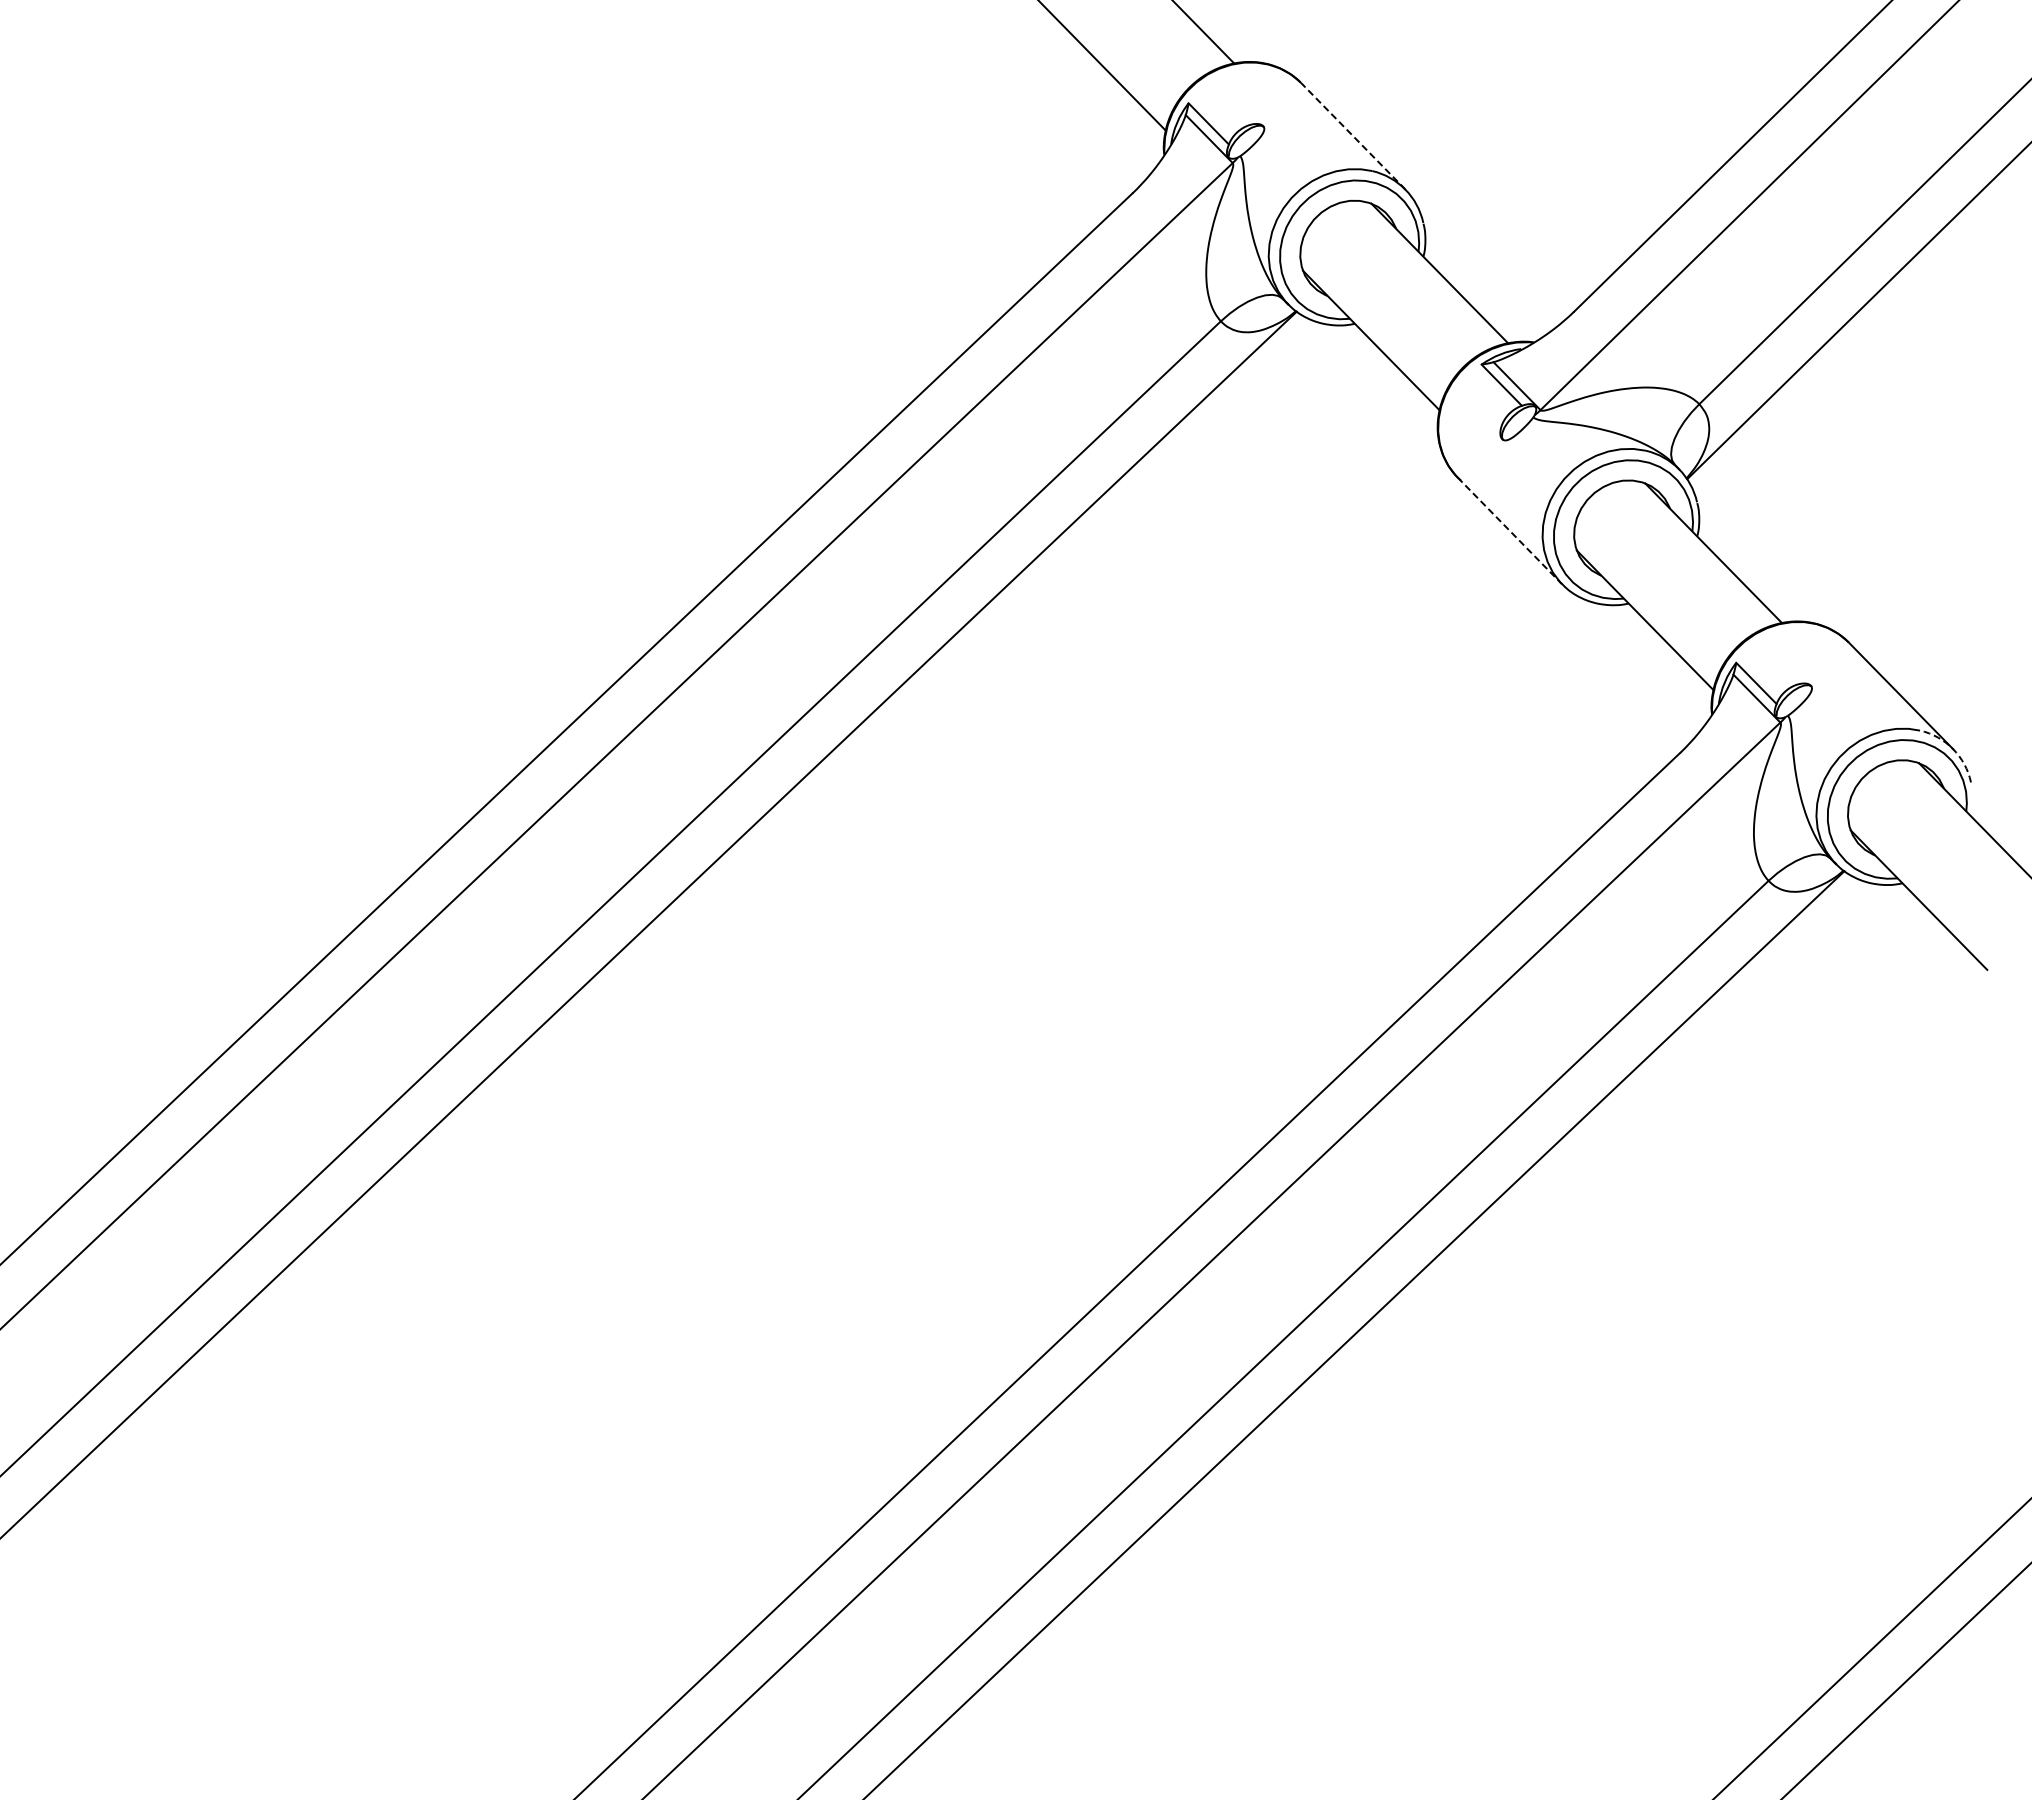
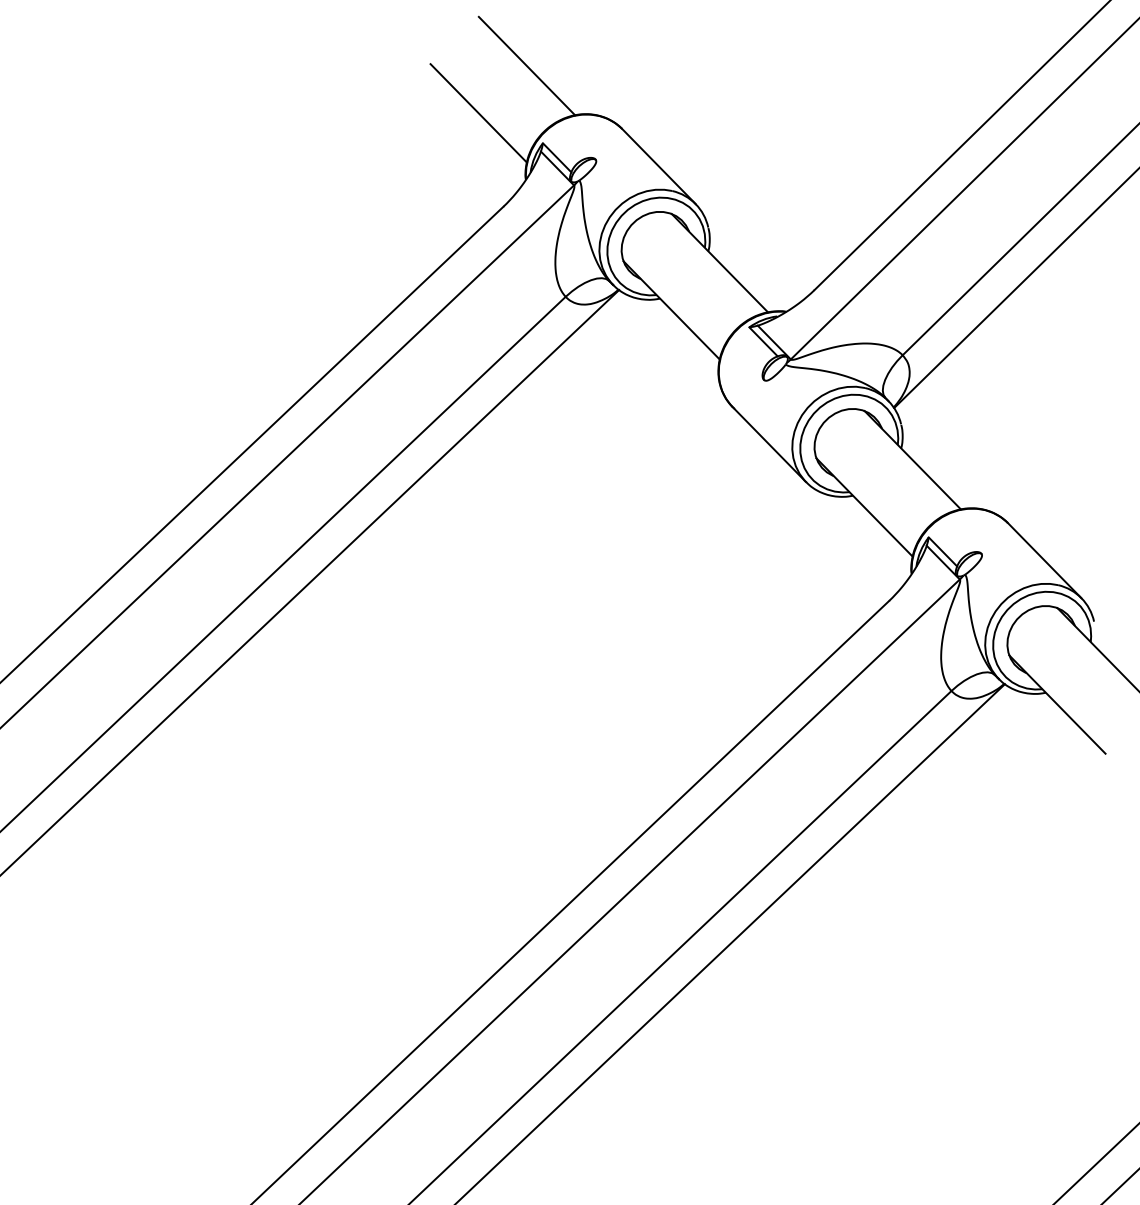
line: (1353, 136) -> (659, 166), dashed -> solid
line: (1509, 530) -> (768, 444), dashed -> solid
arc: (1953, 749) -> (1081, 598), dashed -> solid

